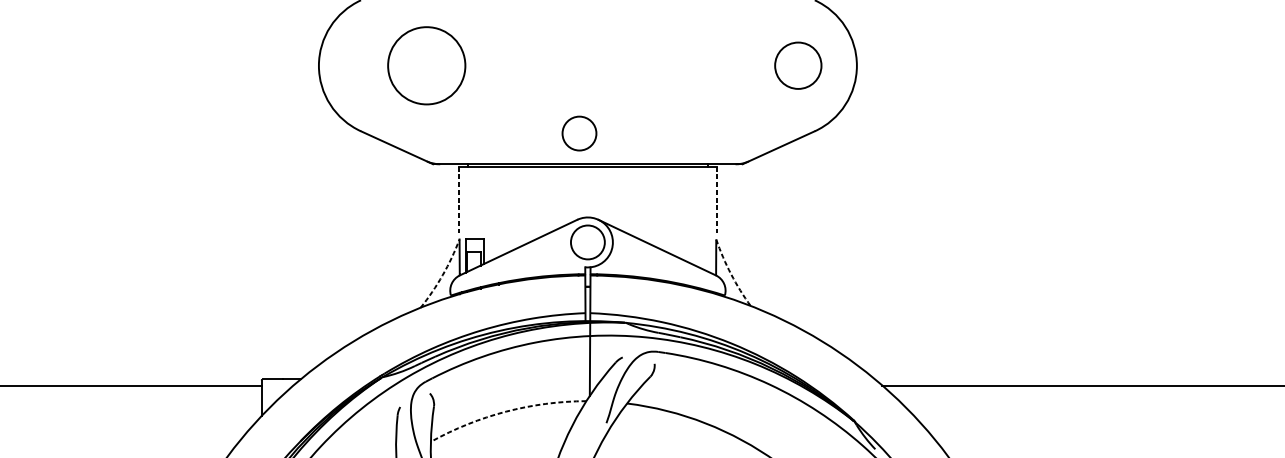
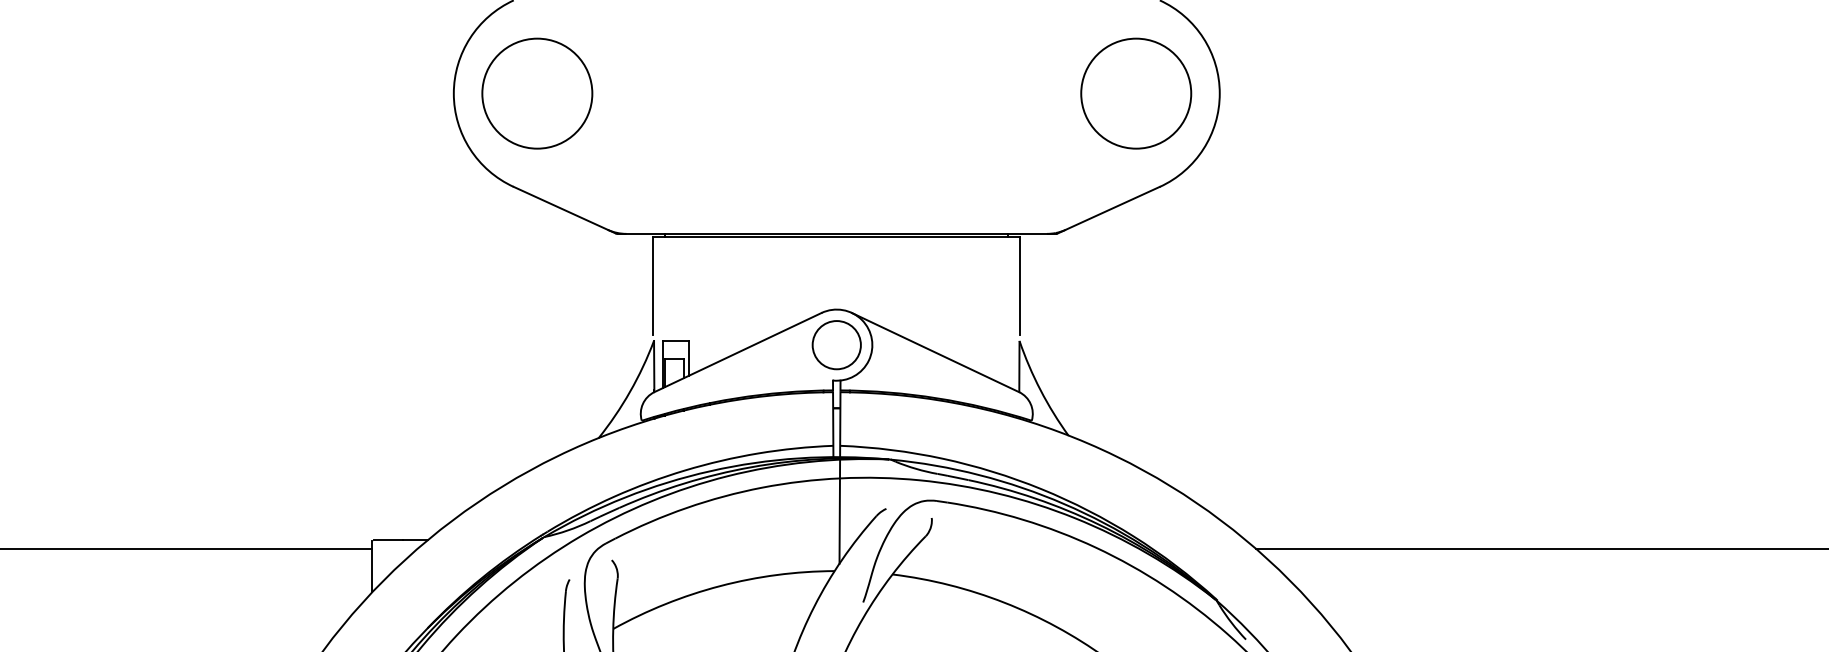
circle: (426, 65) -> (537, 93), moved
circle: (798, 65) -> (1136, 93), size x1.67
circle: (579, 133) -> (824, 190), removed
line: (459, 201) -> (653, 286), dashed -> solid
line: (716, 201) -> (1020, 286), dashed -> solid
arc: (731, 274) -> (1040, 390), dashed -> solid
arc: (443, 275) -> (630, 391), dashed -> solid
arc: (506, 411) -> (720, 586), dashed -> solid

